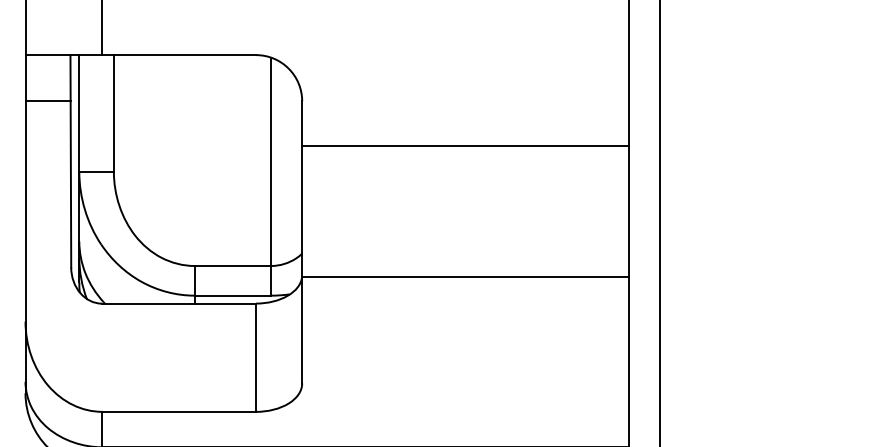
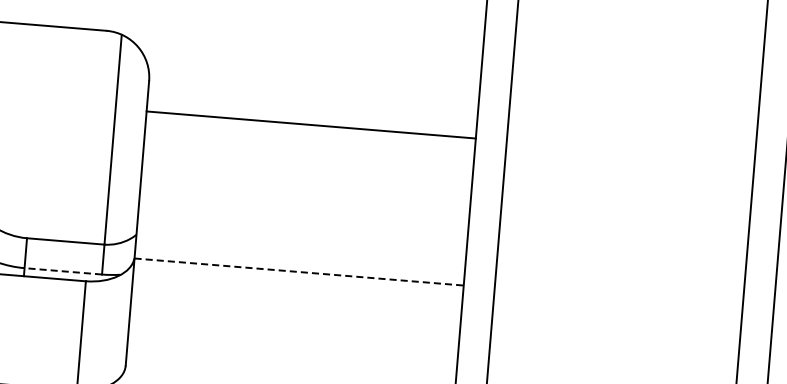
line: (465, 146) -> (311, 125), moved
line: (465, 277) -> (299, 272), solid -> dashed
line: (232, 295) -> (62, 271), solid -> dashed

